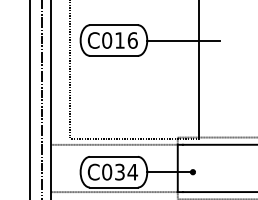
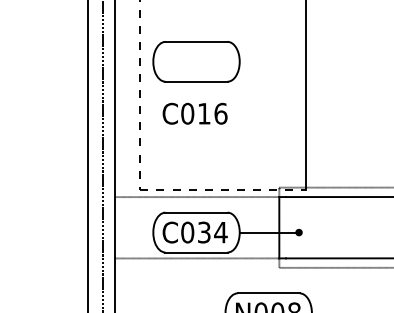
text: (112, 40) -> (194, 113), moved
line: (183, 40) -> (286, 61), removed

